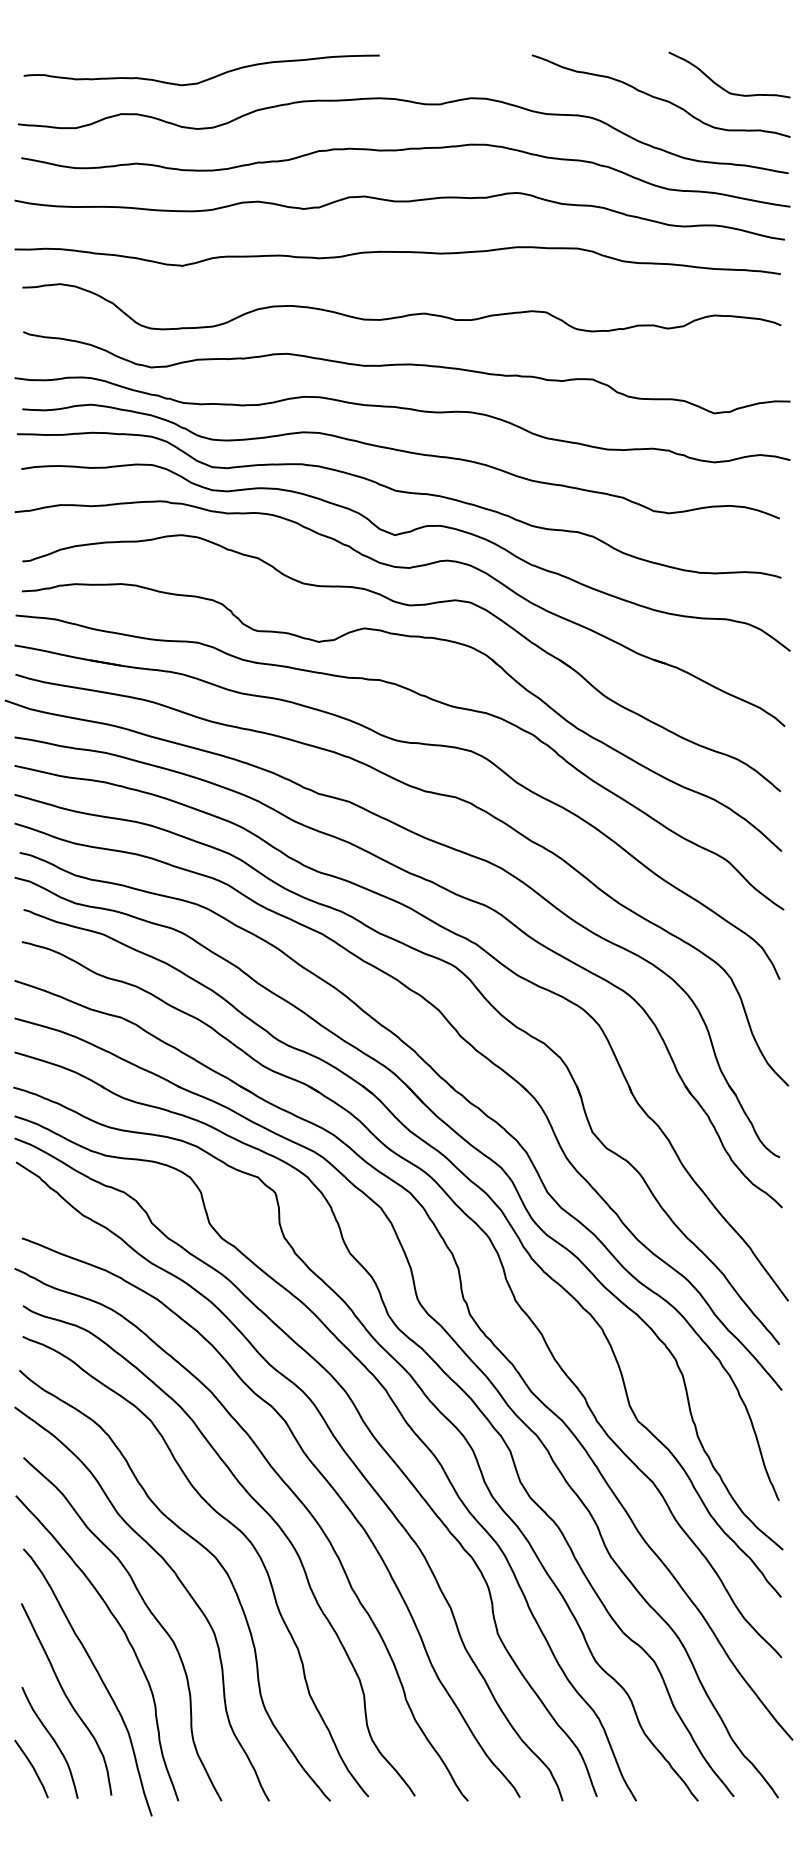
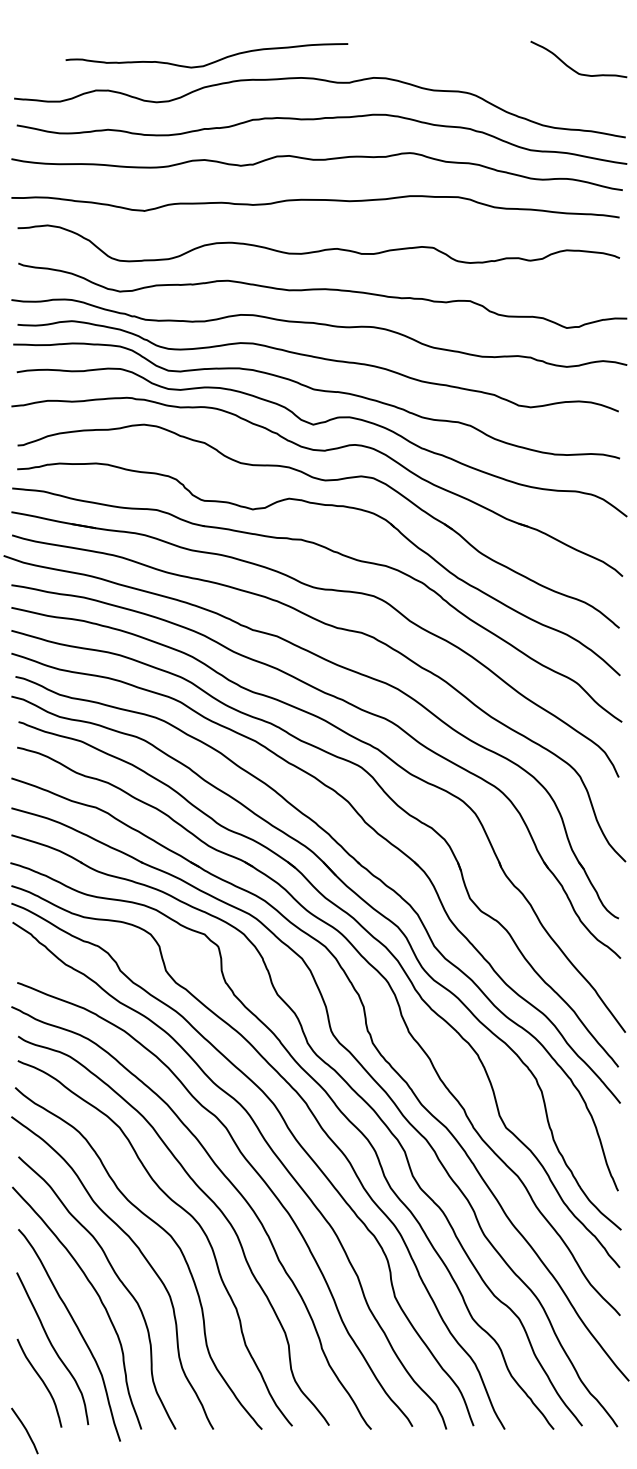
curve: (206, 78) -> (210, 62), moved
curve: (661, 97) -> (524, 77), removed
curve: (32, 1768) -> (25, 1430), moved

